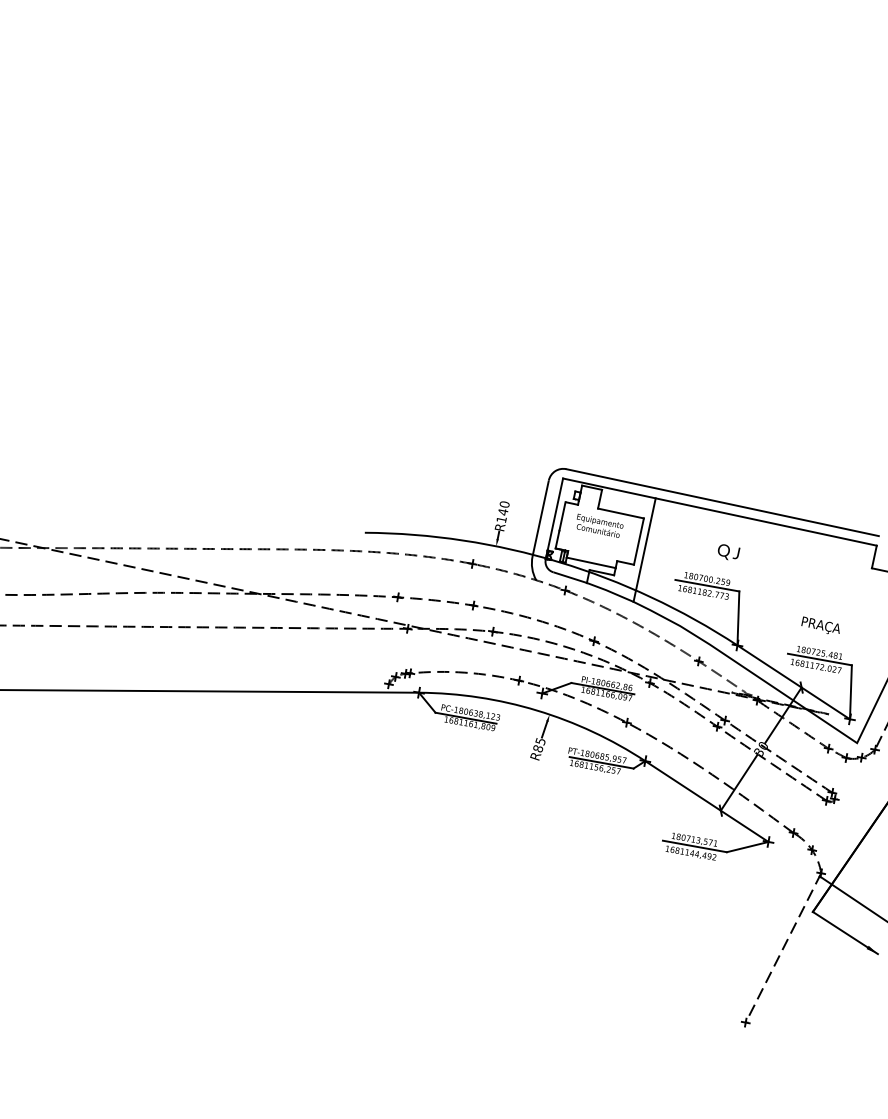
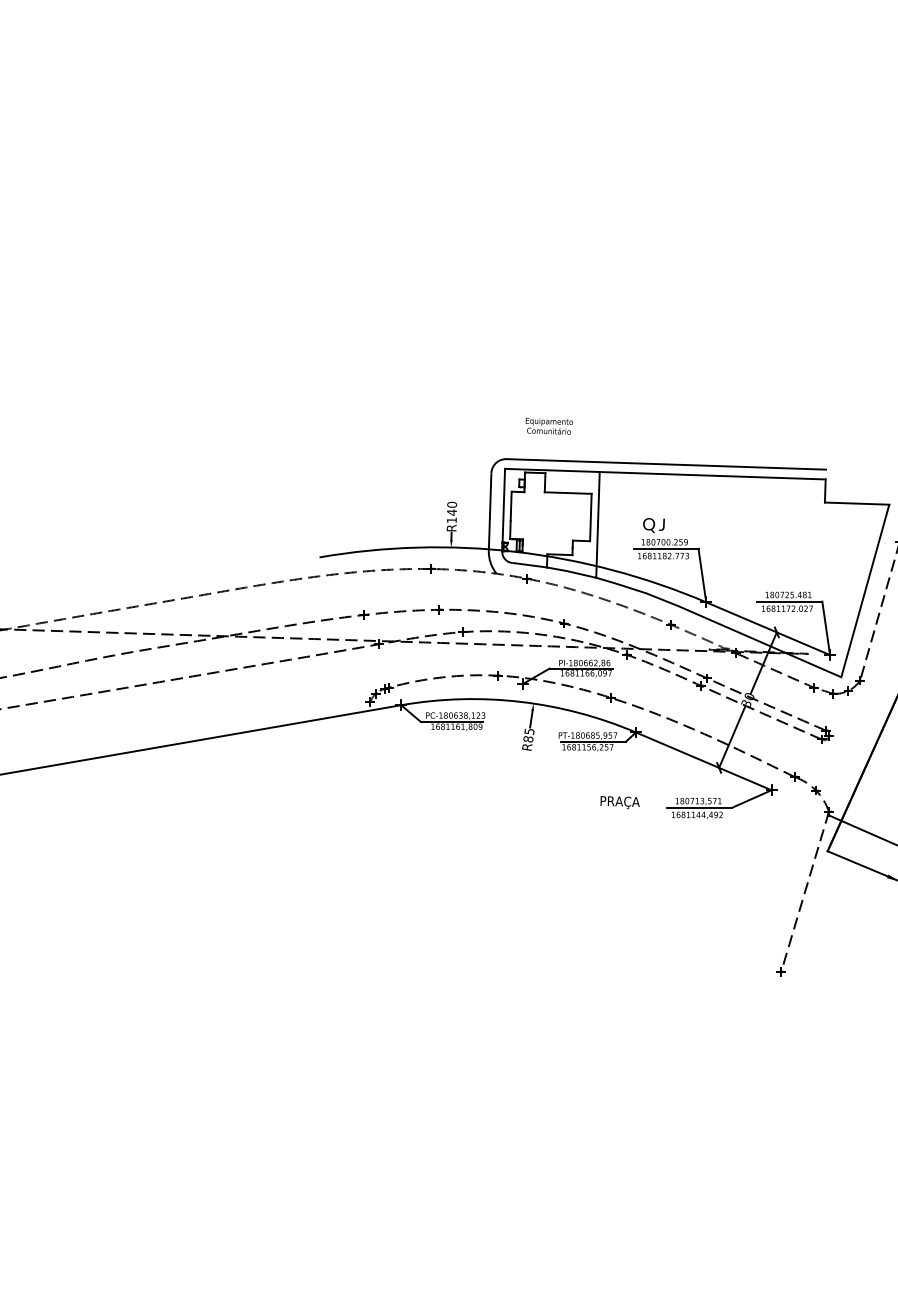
text: (598, 526) -> (548, 426), moved
text: (728, 552) -> (653, 525), moved
line: (591, 562) -> (547, 546), removed
text: (820, 626) -> (619, 802), moved

